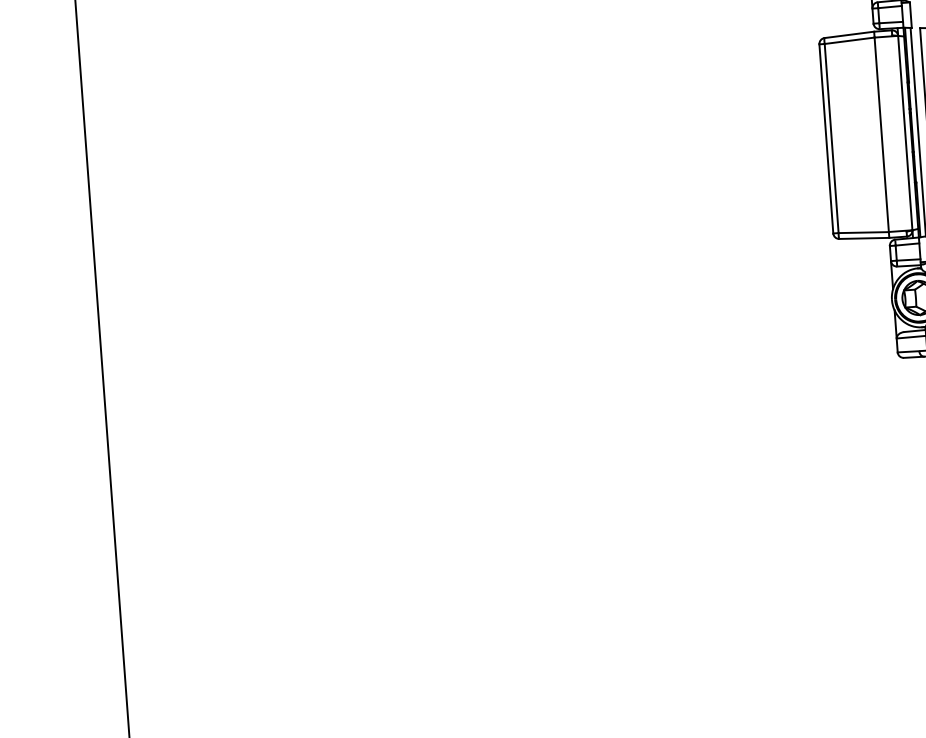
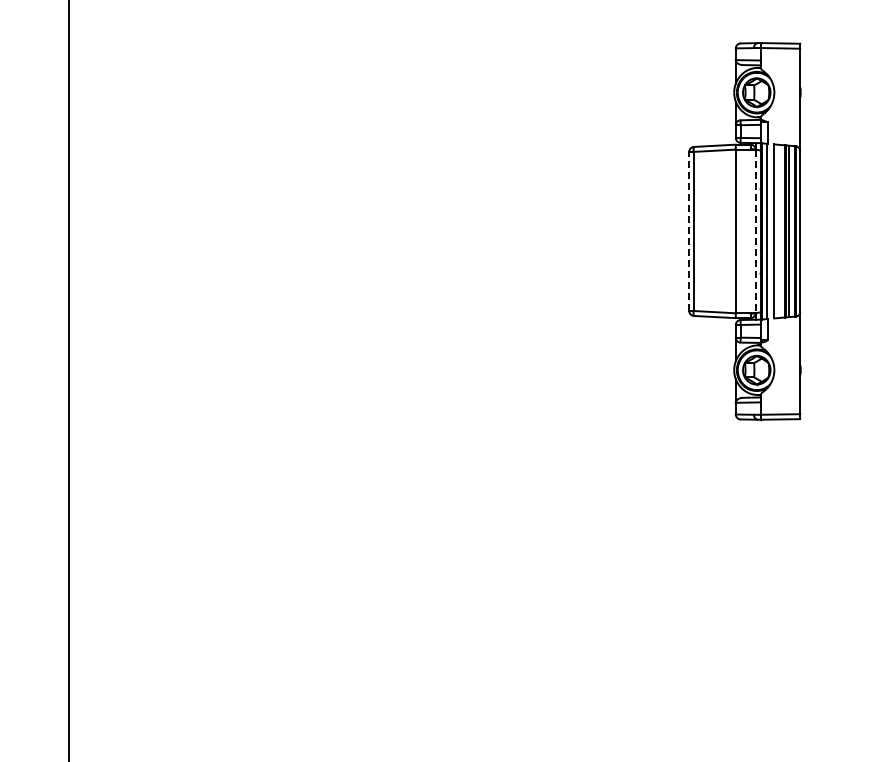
line: (905, 133) -> (755, 231), solid -> dashed
line: (826, 138) -> (689, 231), solid -> dashed

